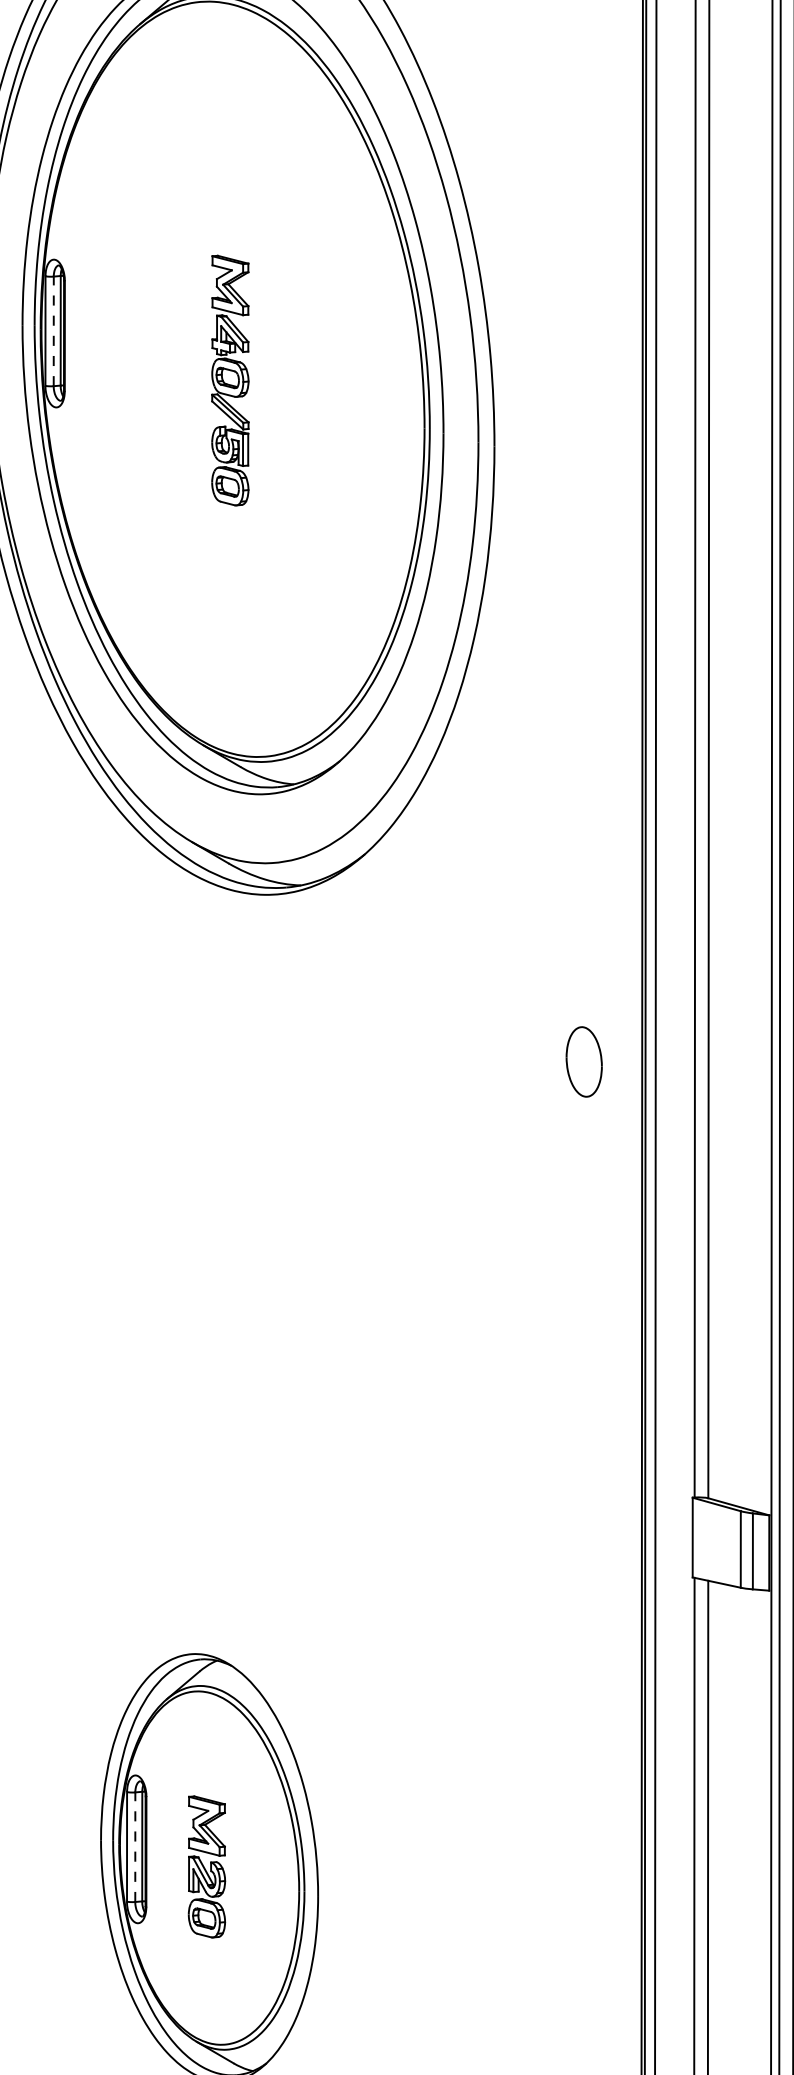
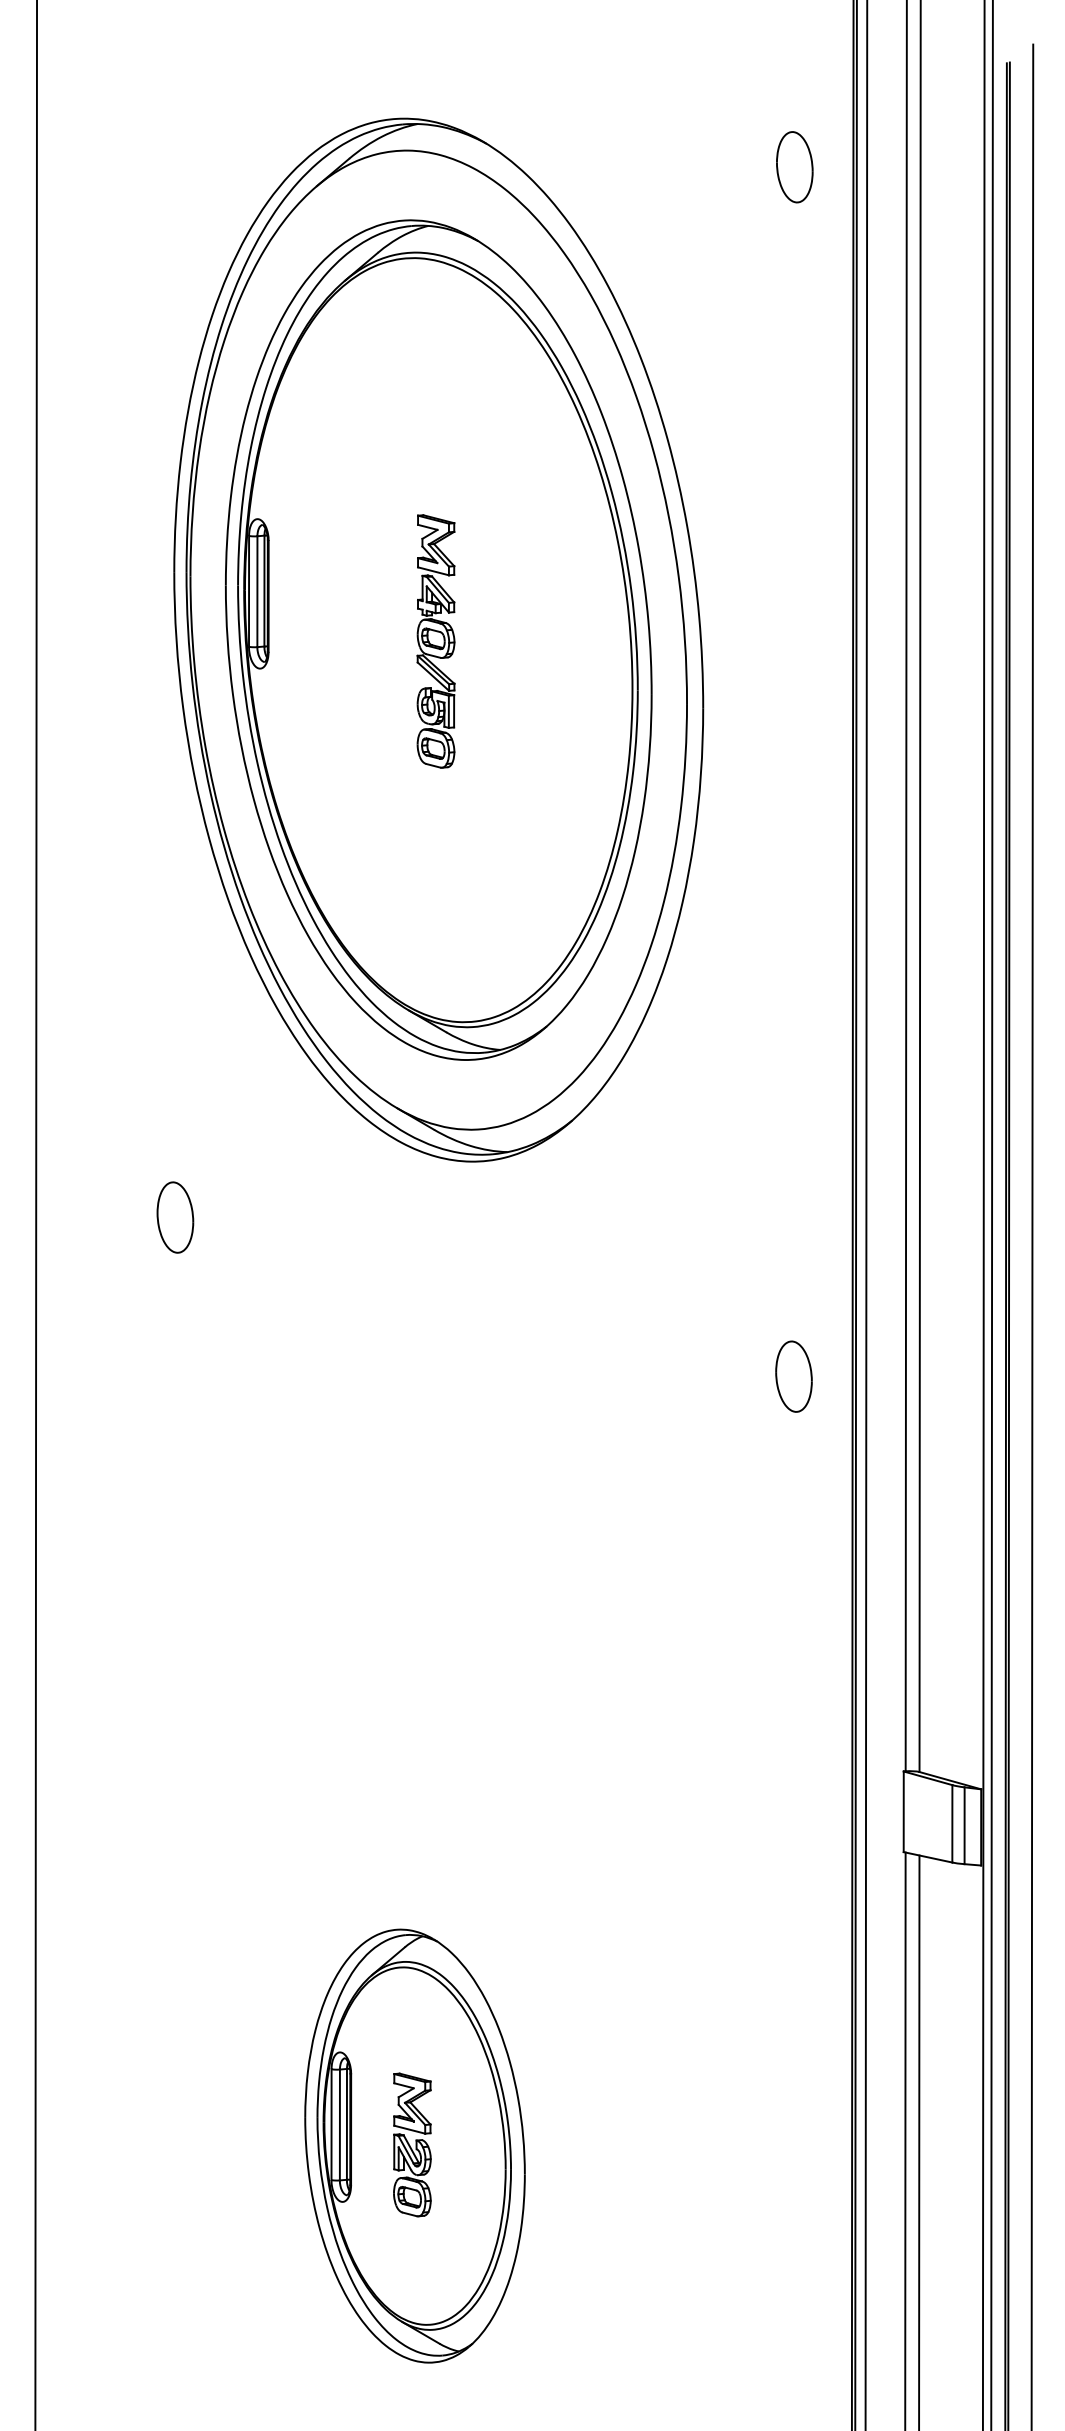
line: (53, 331) -> (257, 591), dashed -> solid
part: (583, 1061) -> (793, 1376), moved
line: (134, 1846) -> (339, 2124), dashed -> solid

